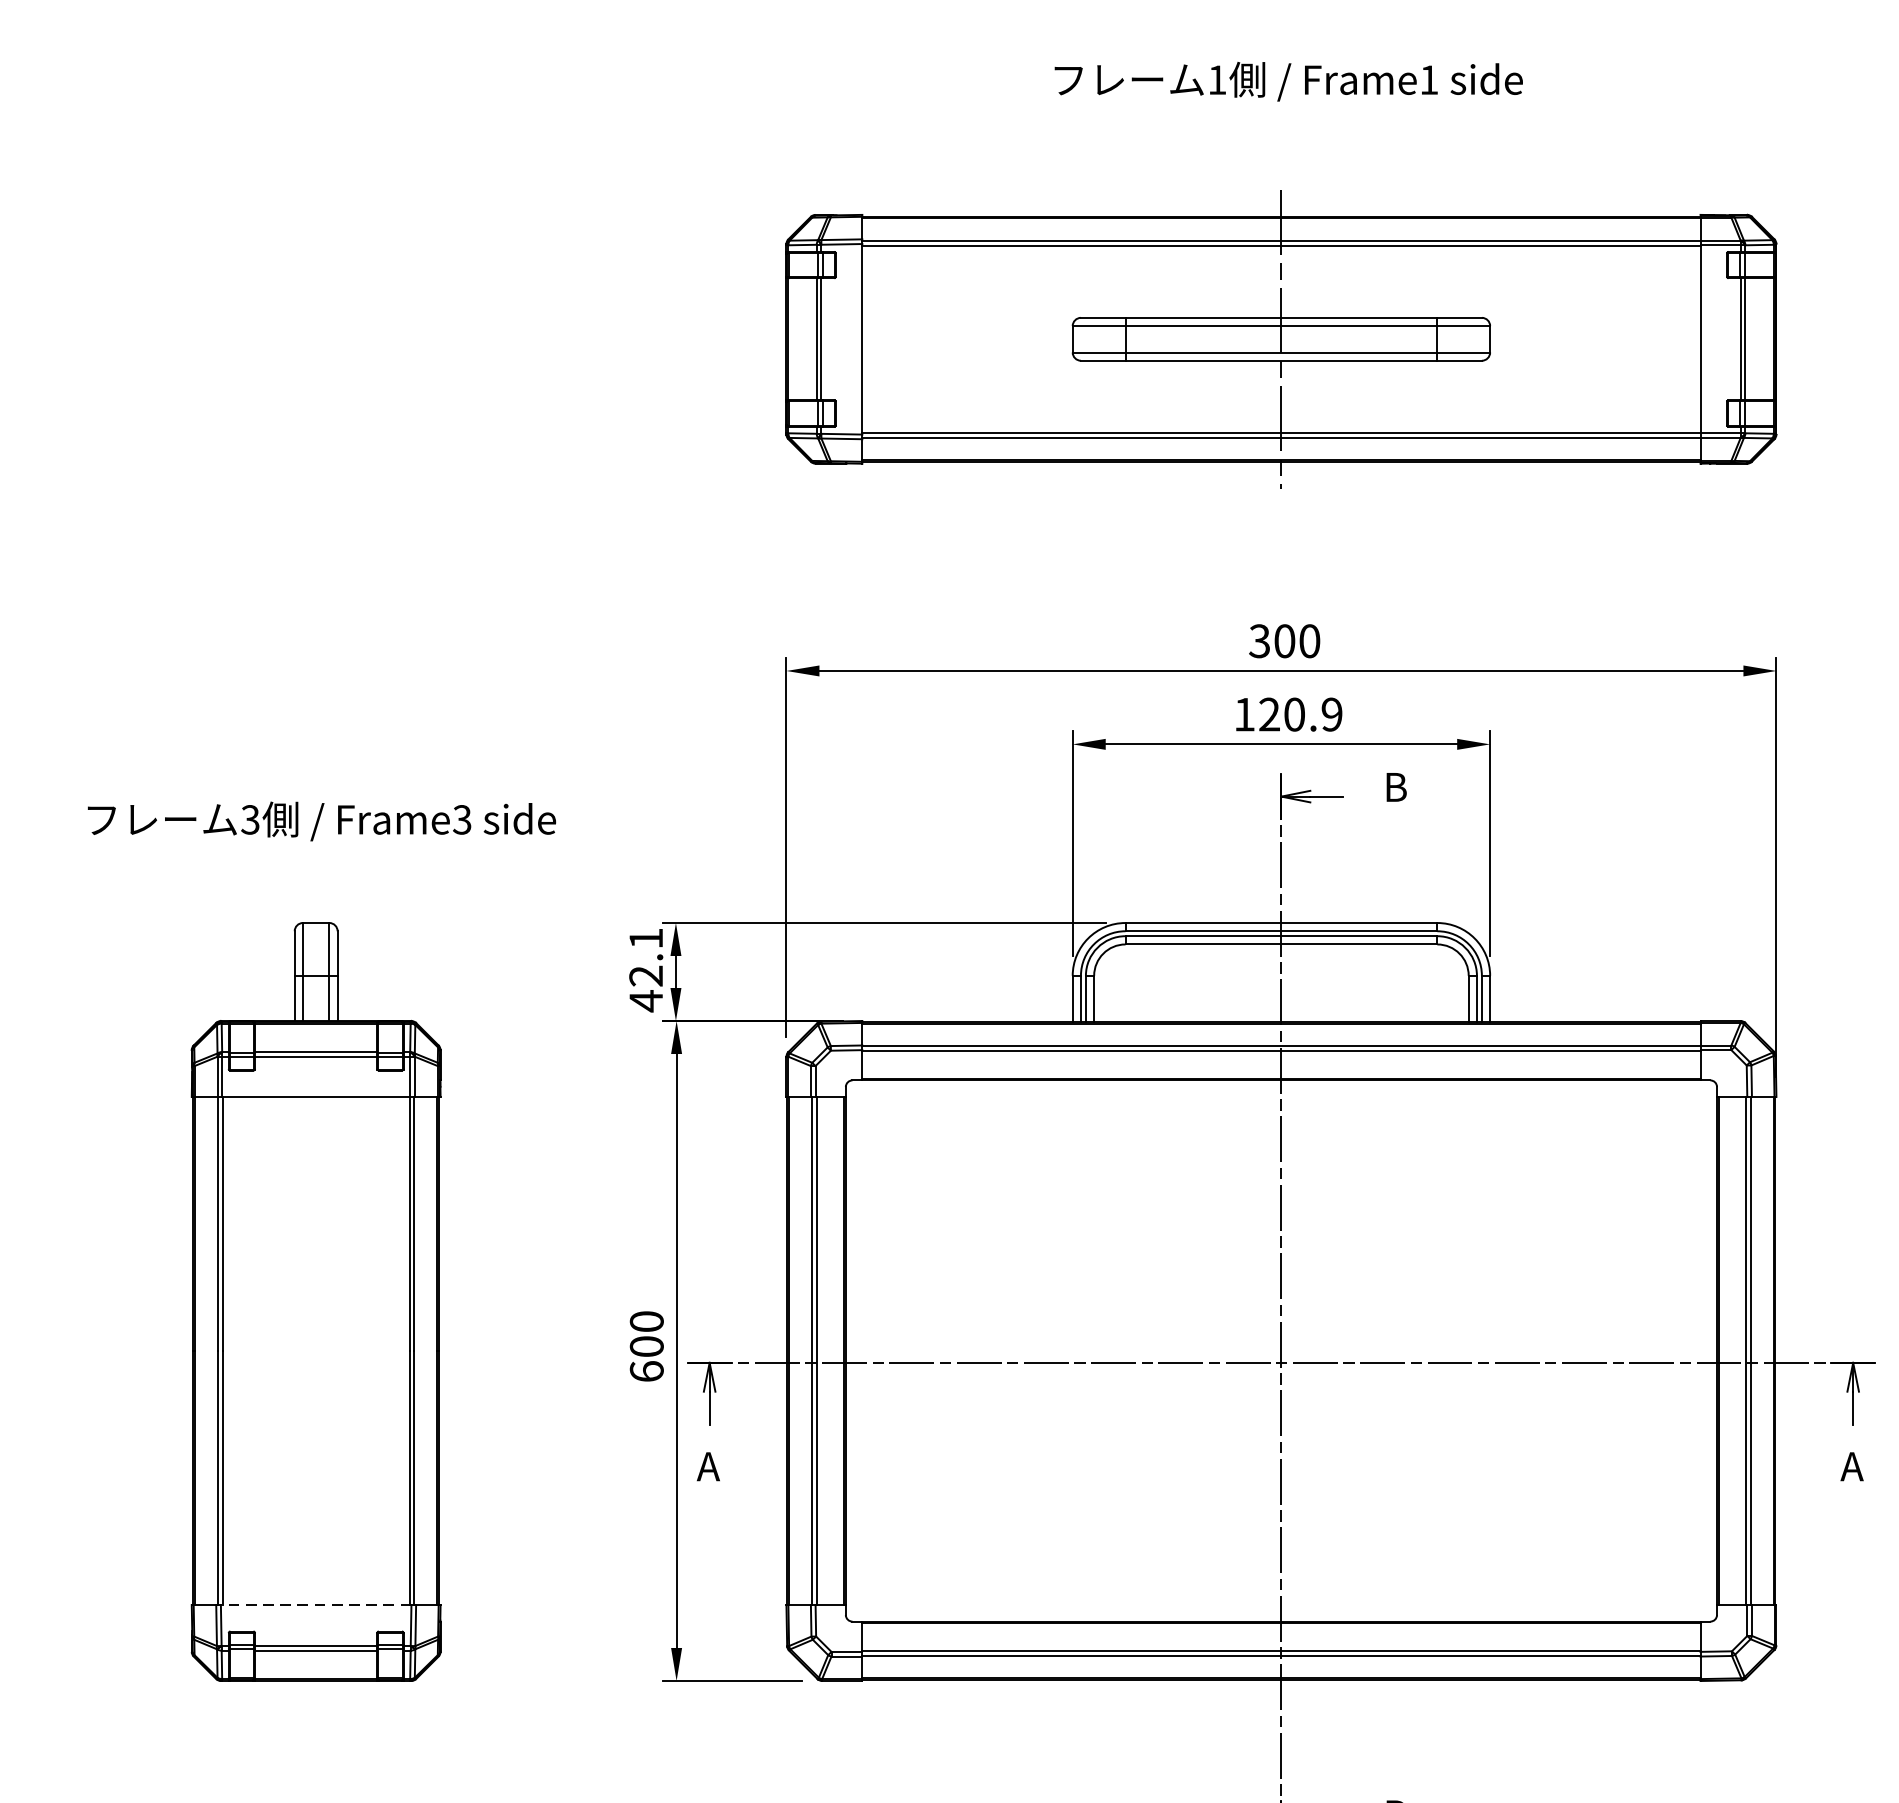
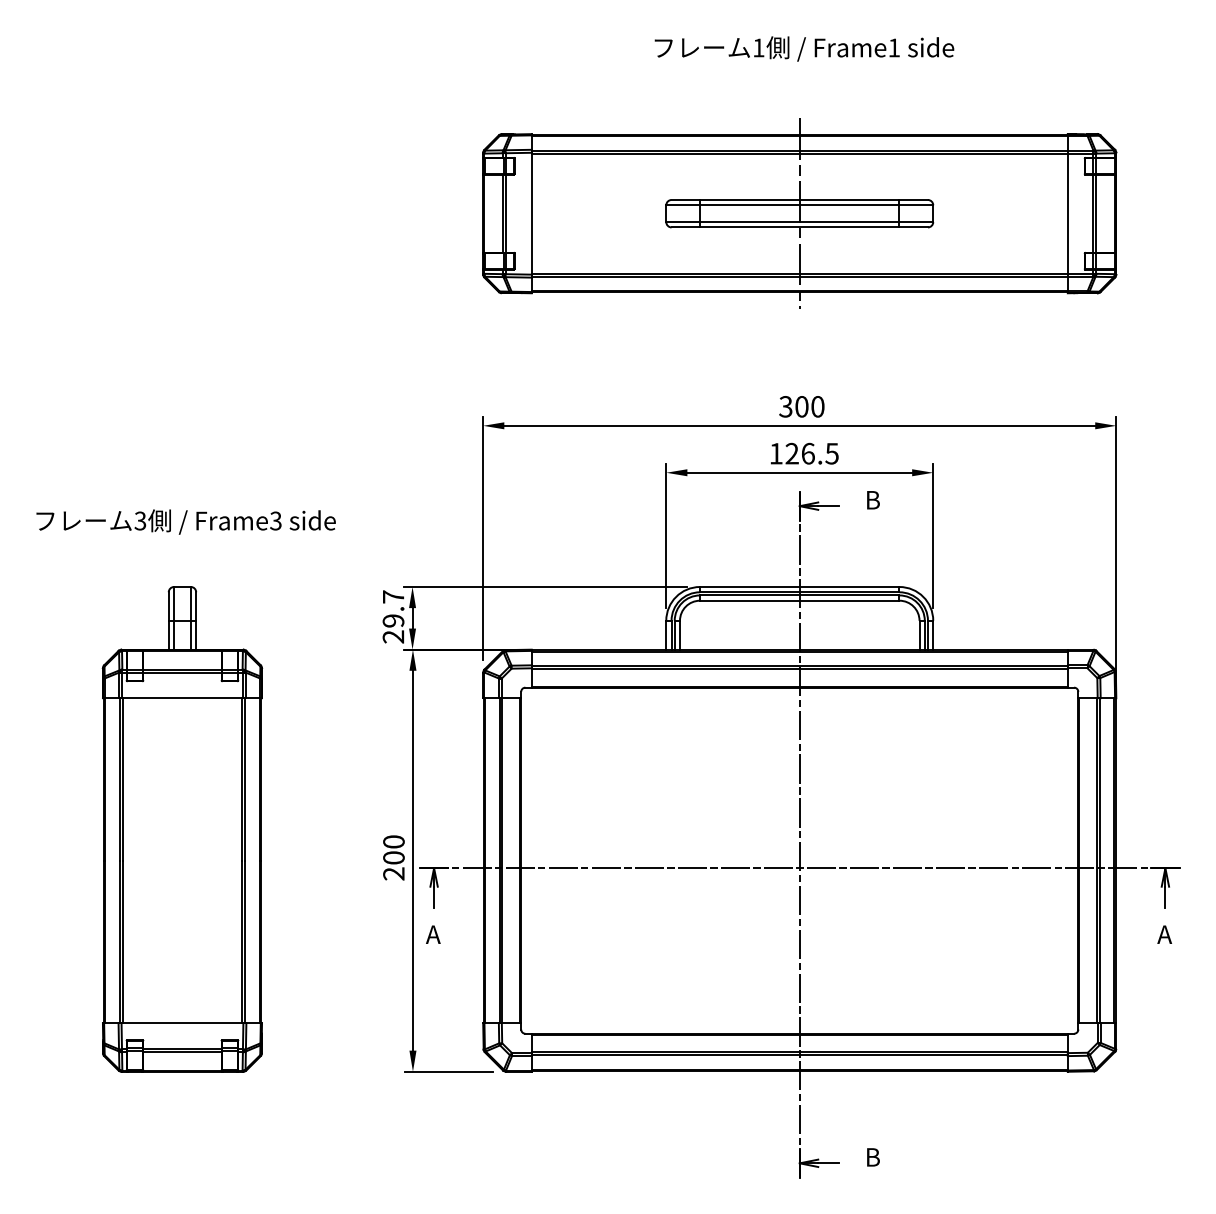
text: (1312, 714) -> (819, 453), 120.9 -> 126.5
text: (646, 970) -> (393, 617), 42.1 -> 29.7
text: (646, 1371) -> (393, 873), 600 -> 200
line: (316, 1605) -> (182, 1023), dashed -> solid

